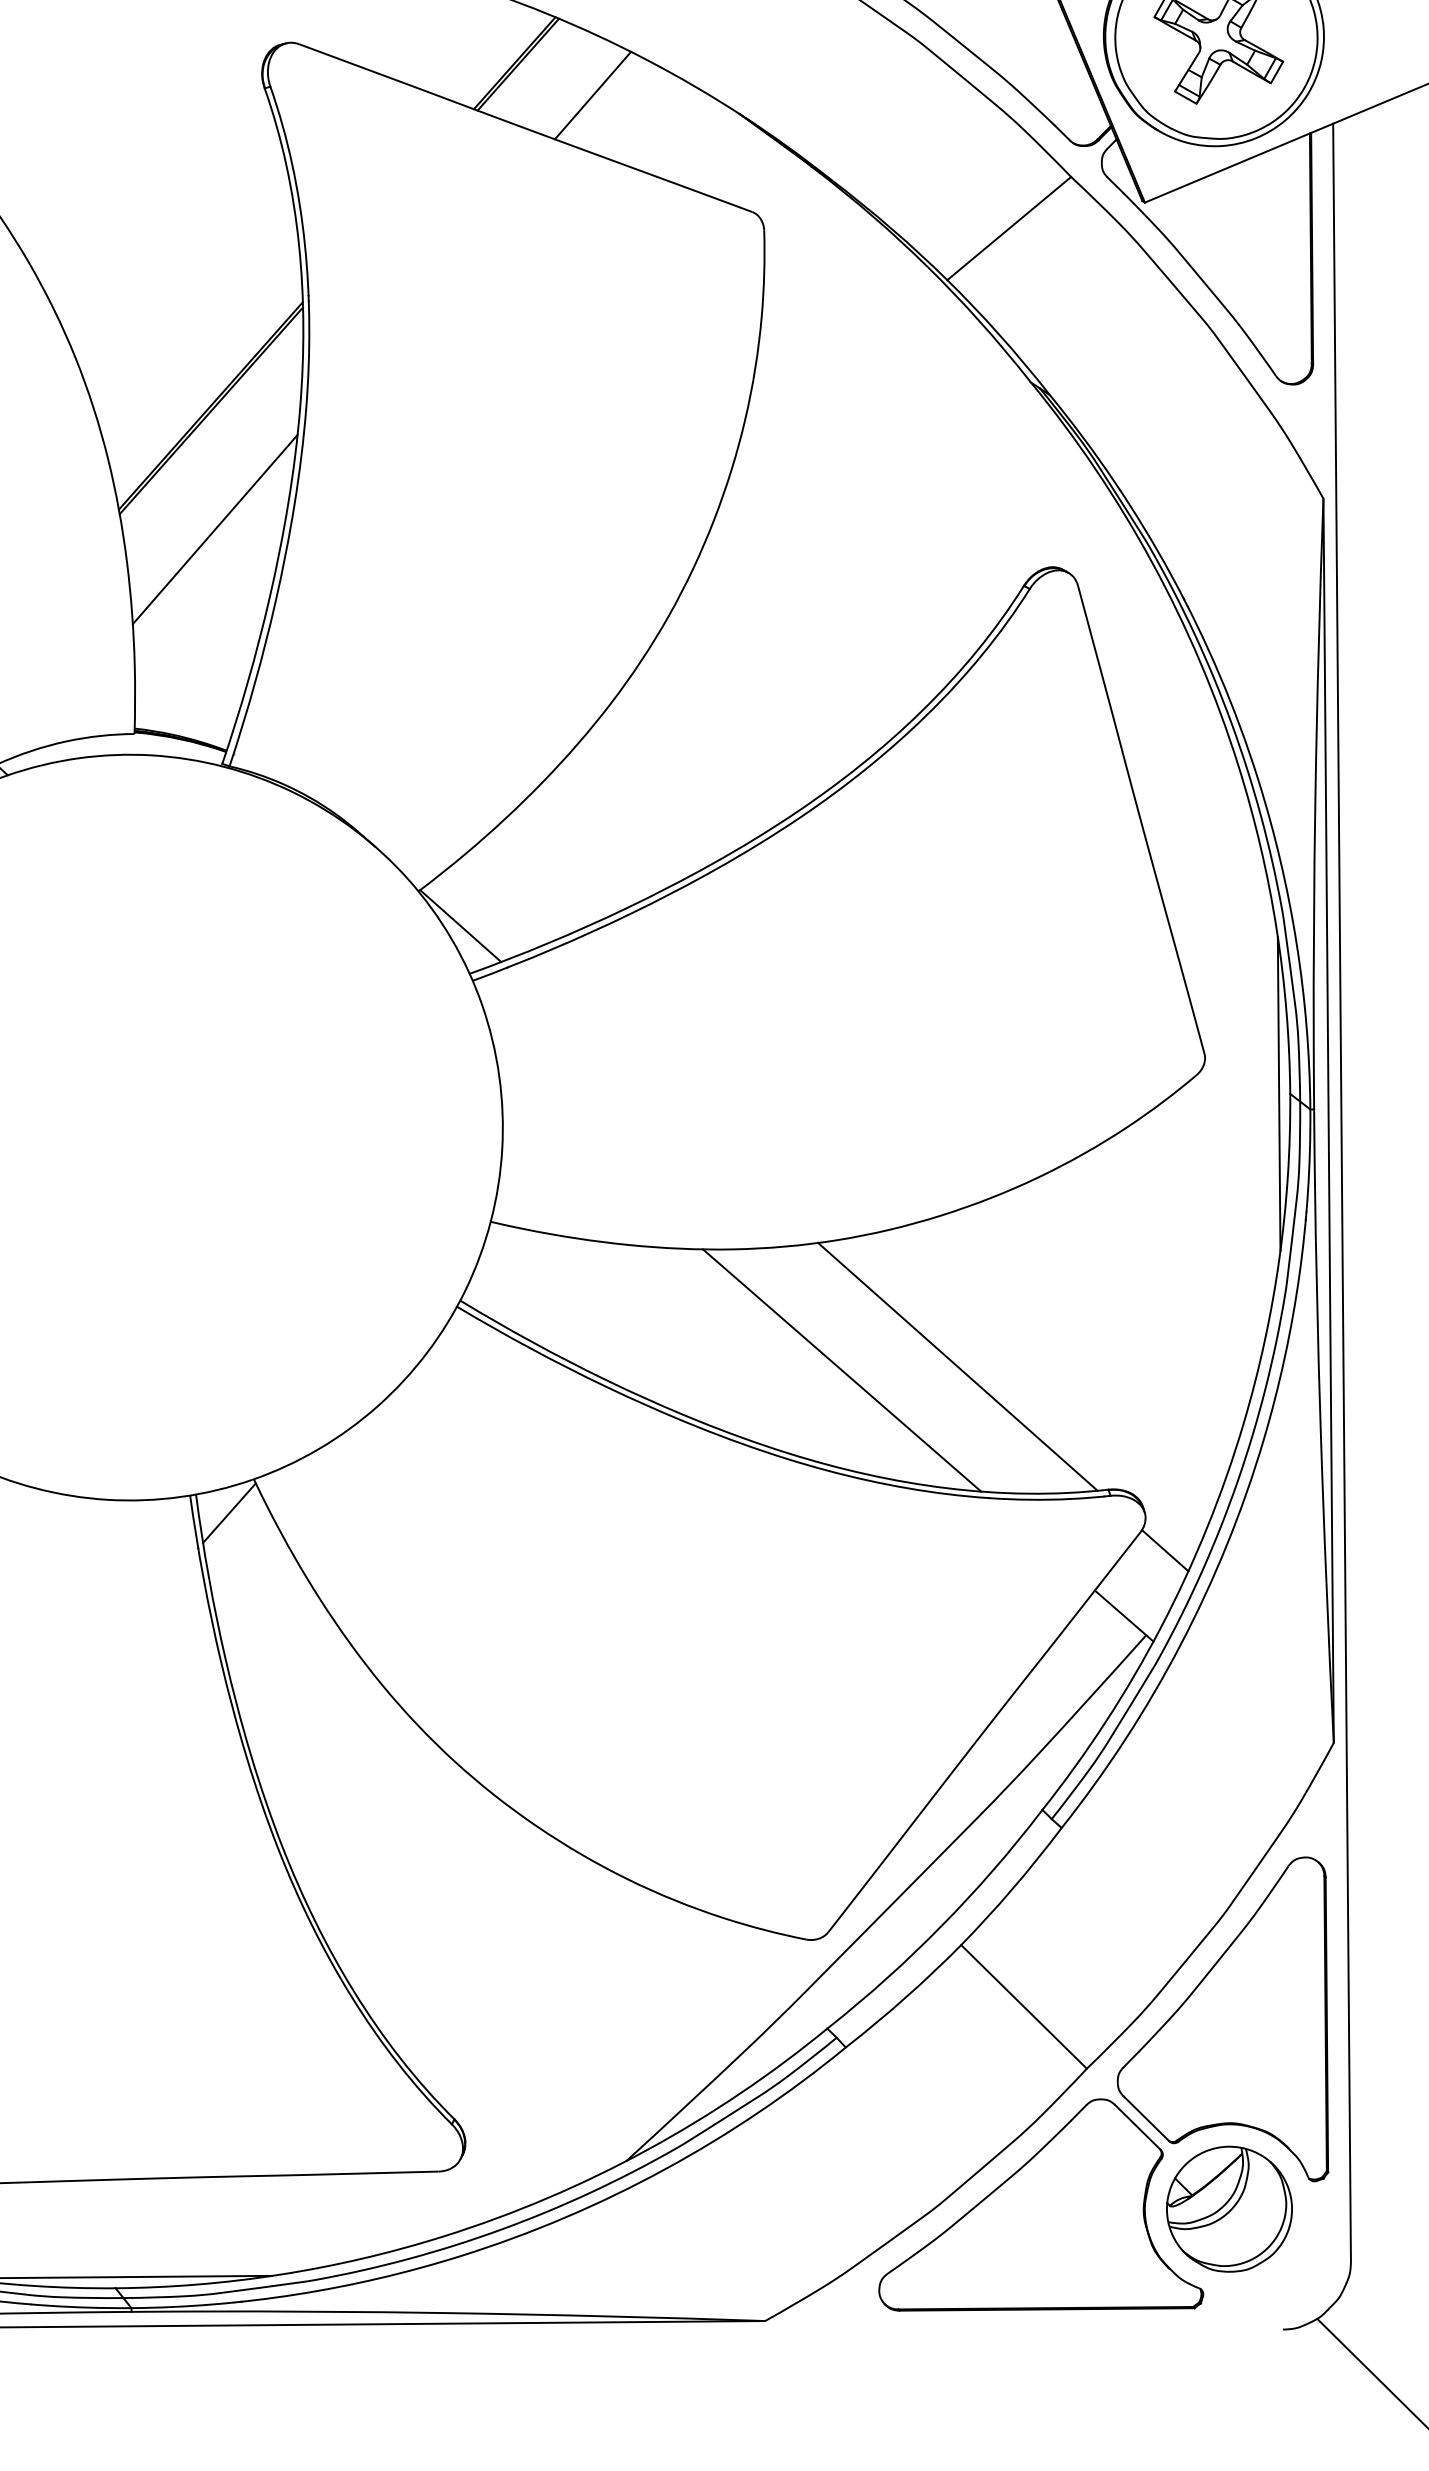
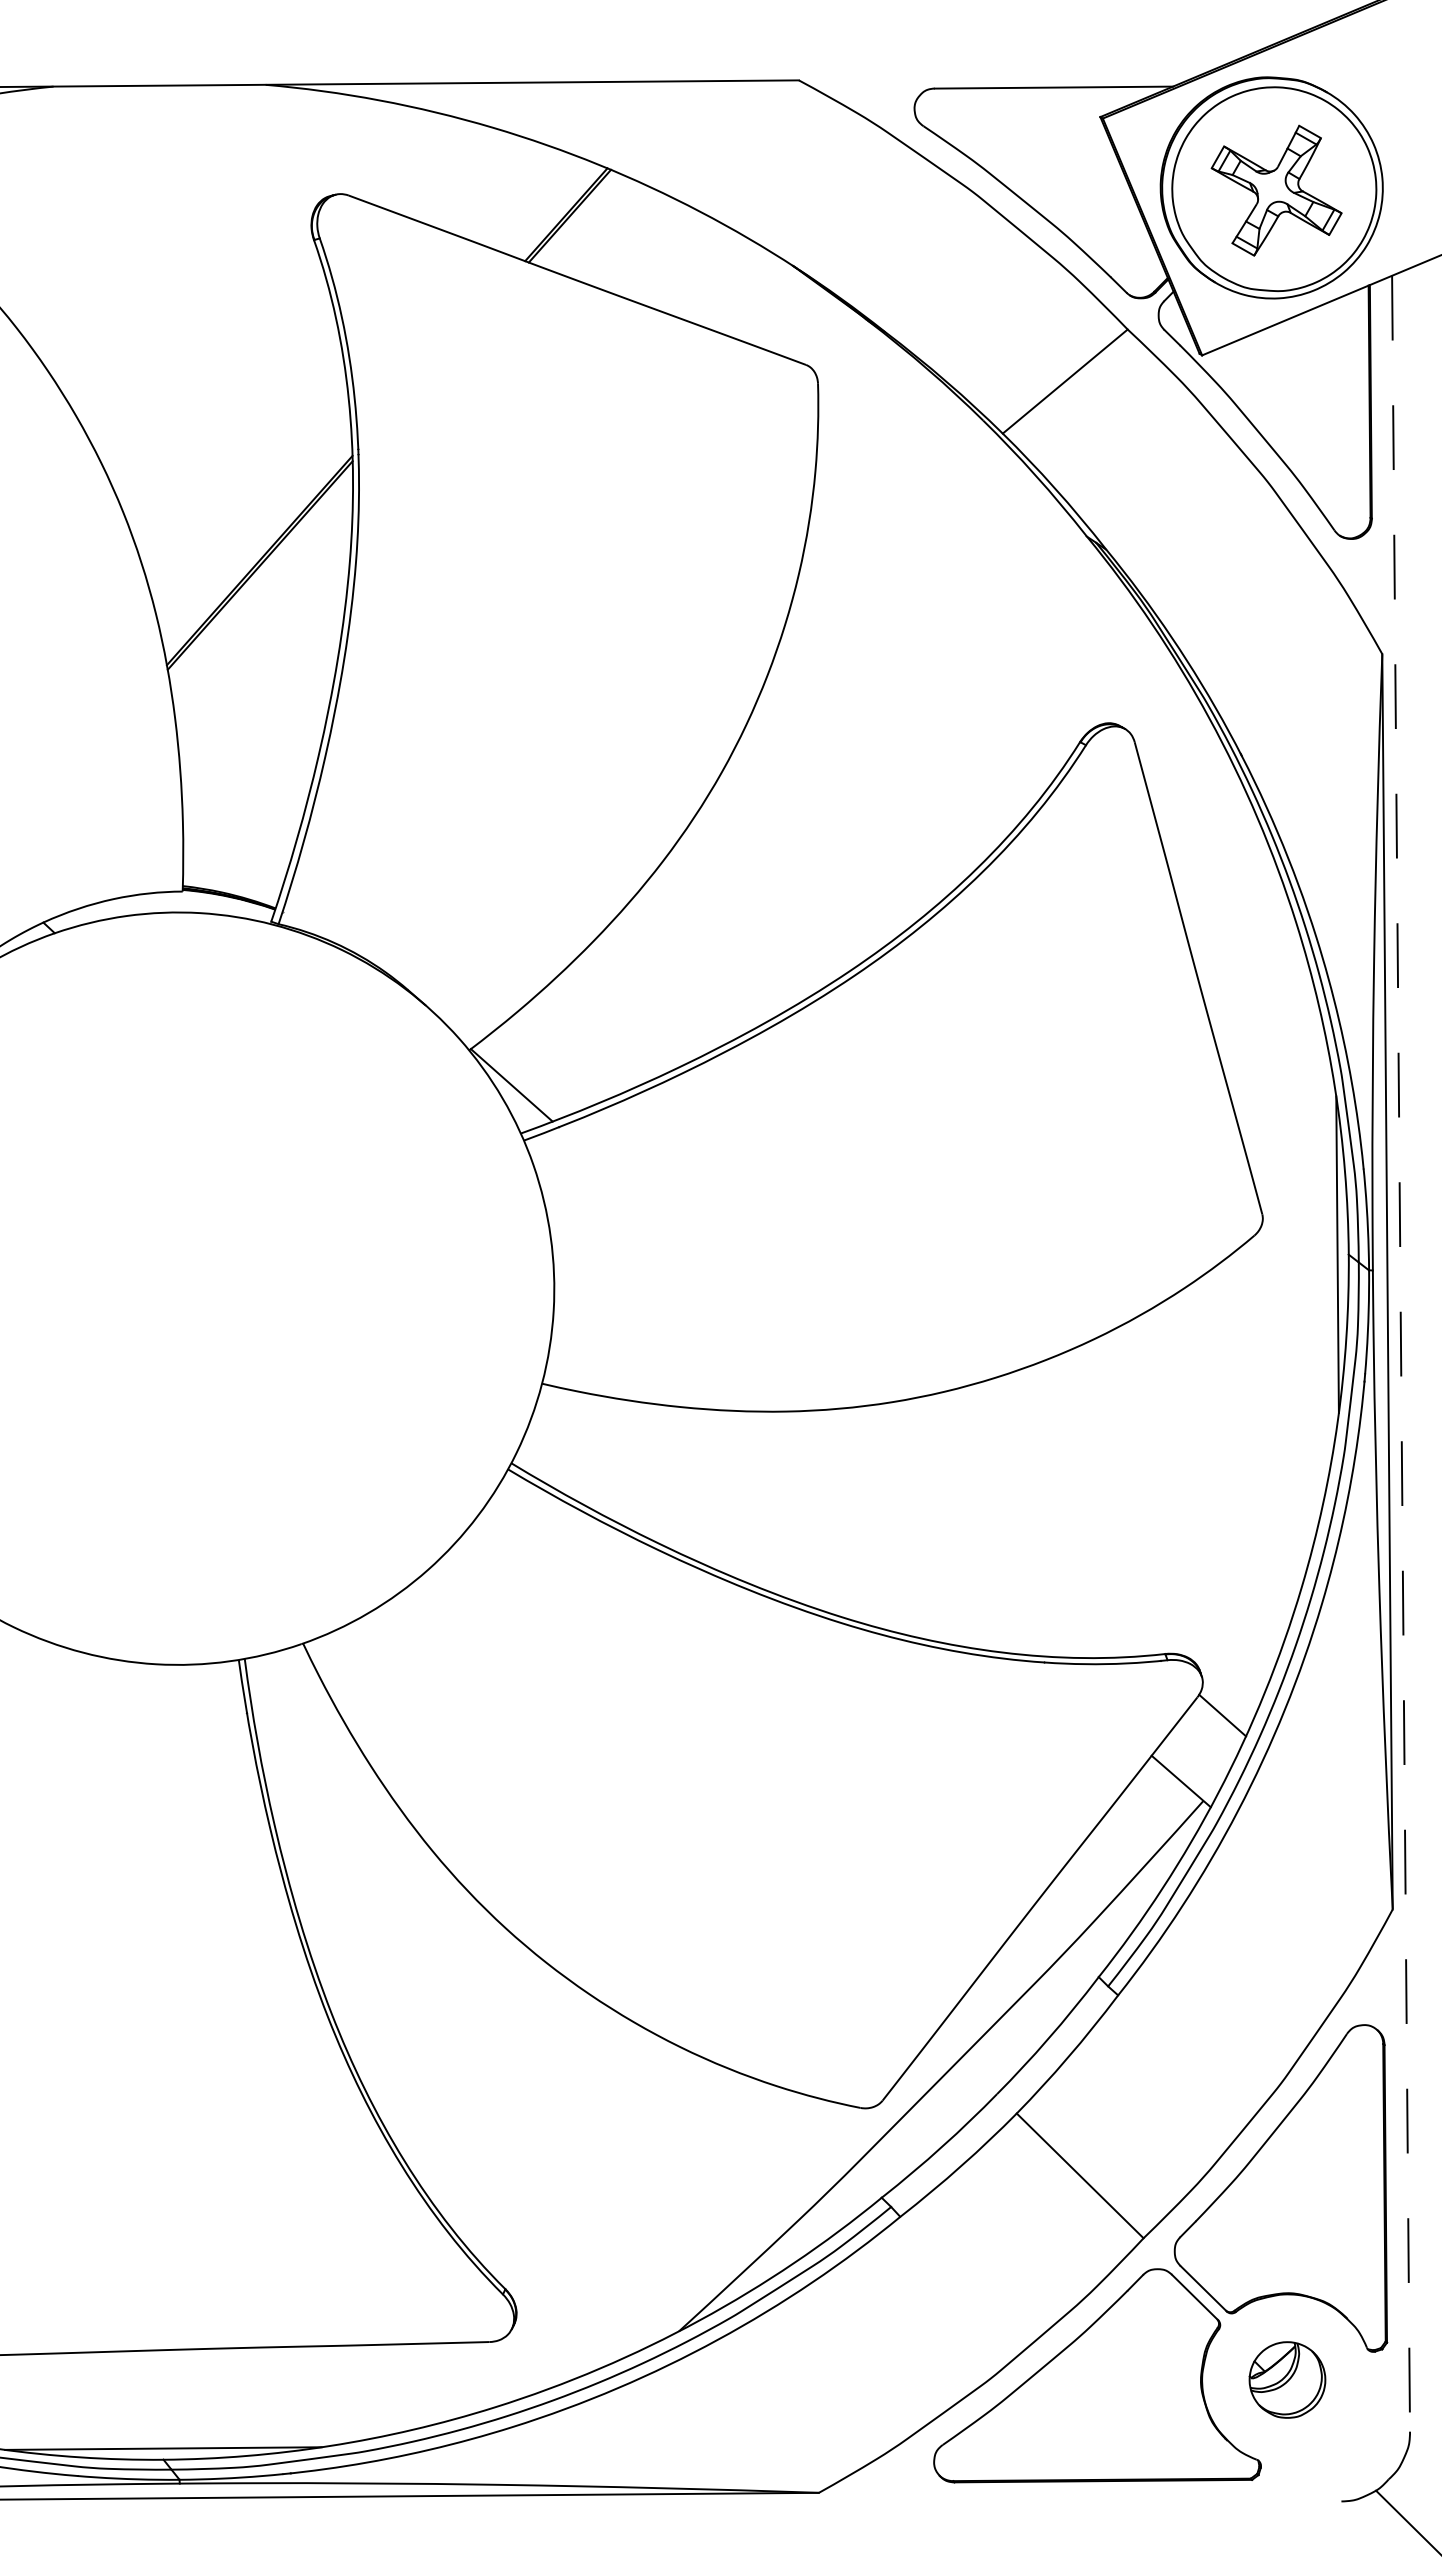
line: (592, 95) -> (644, 247), removed
line: (215, 528) -> (264, 684), removed
line: (1342, 1191) -> (1401, 1353), solid -> dashed
line: (957, 1367) -> (1013, 1530), removed
line: (841, 1370) -> (896, 1533), removed
line: (229, 1512) -> (278, 1677), removed
part: (1229, 2208) -> (1287, 2379), size x0.6

